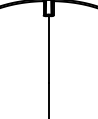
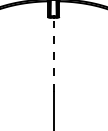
line: (48, 49) -> (53, 54), solid -> dashed

